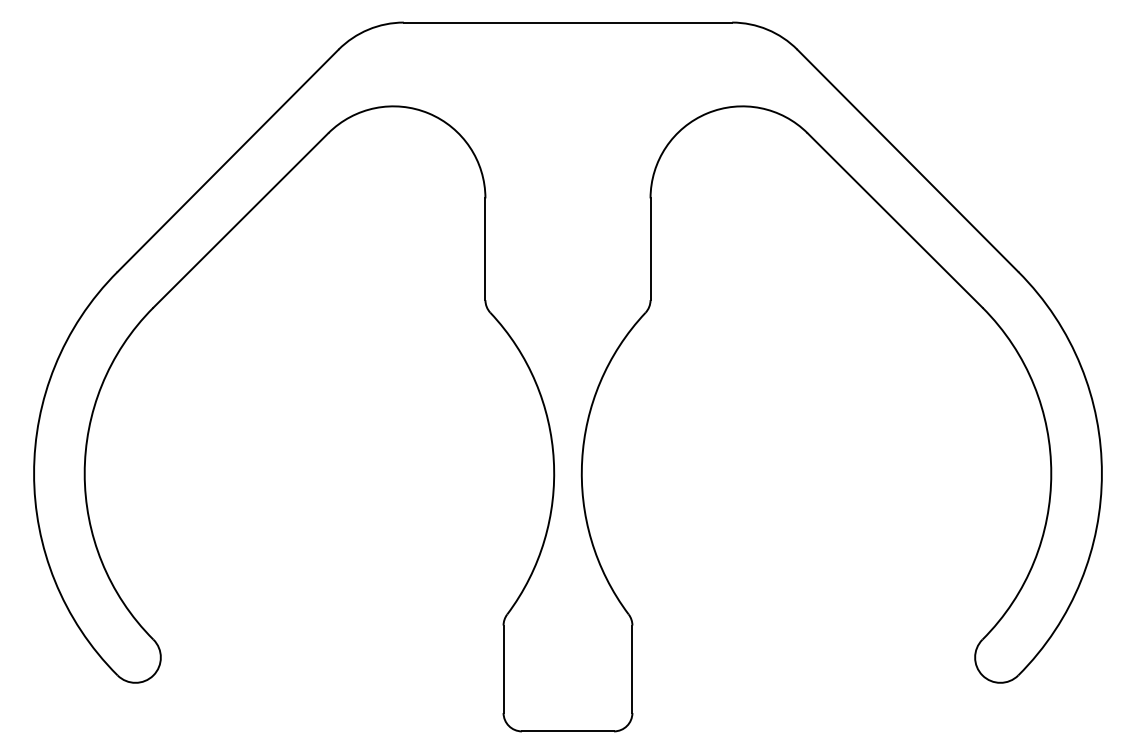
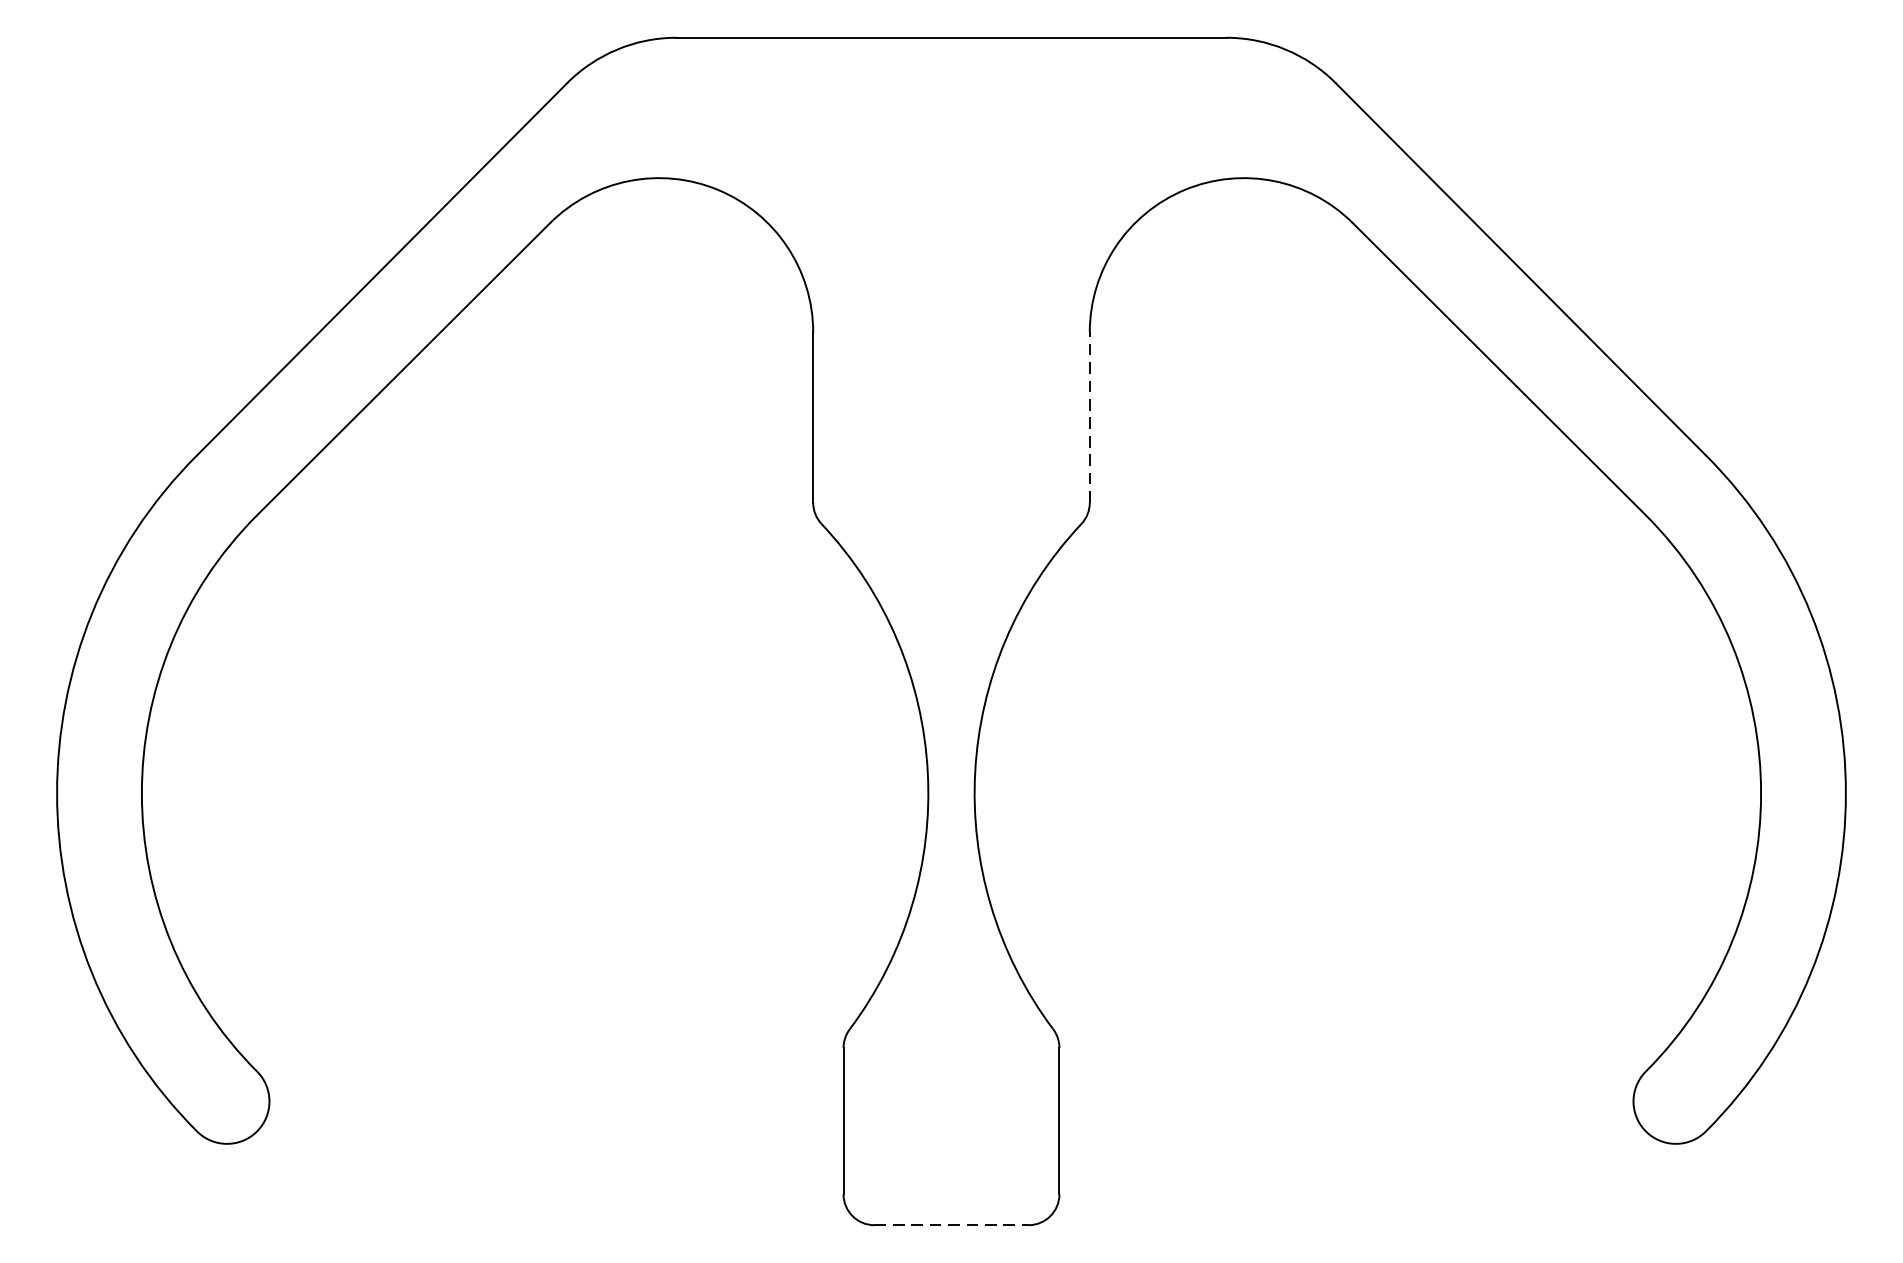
line: (650, 249) -> (1089, 417), solid -> dashed
line: (568, 731) -> (952, 1225), solid -> dashed

